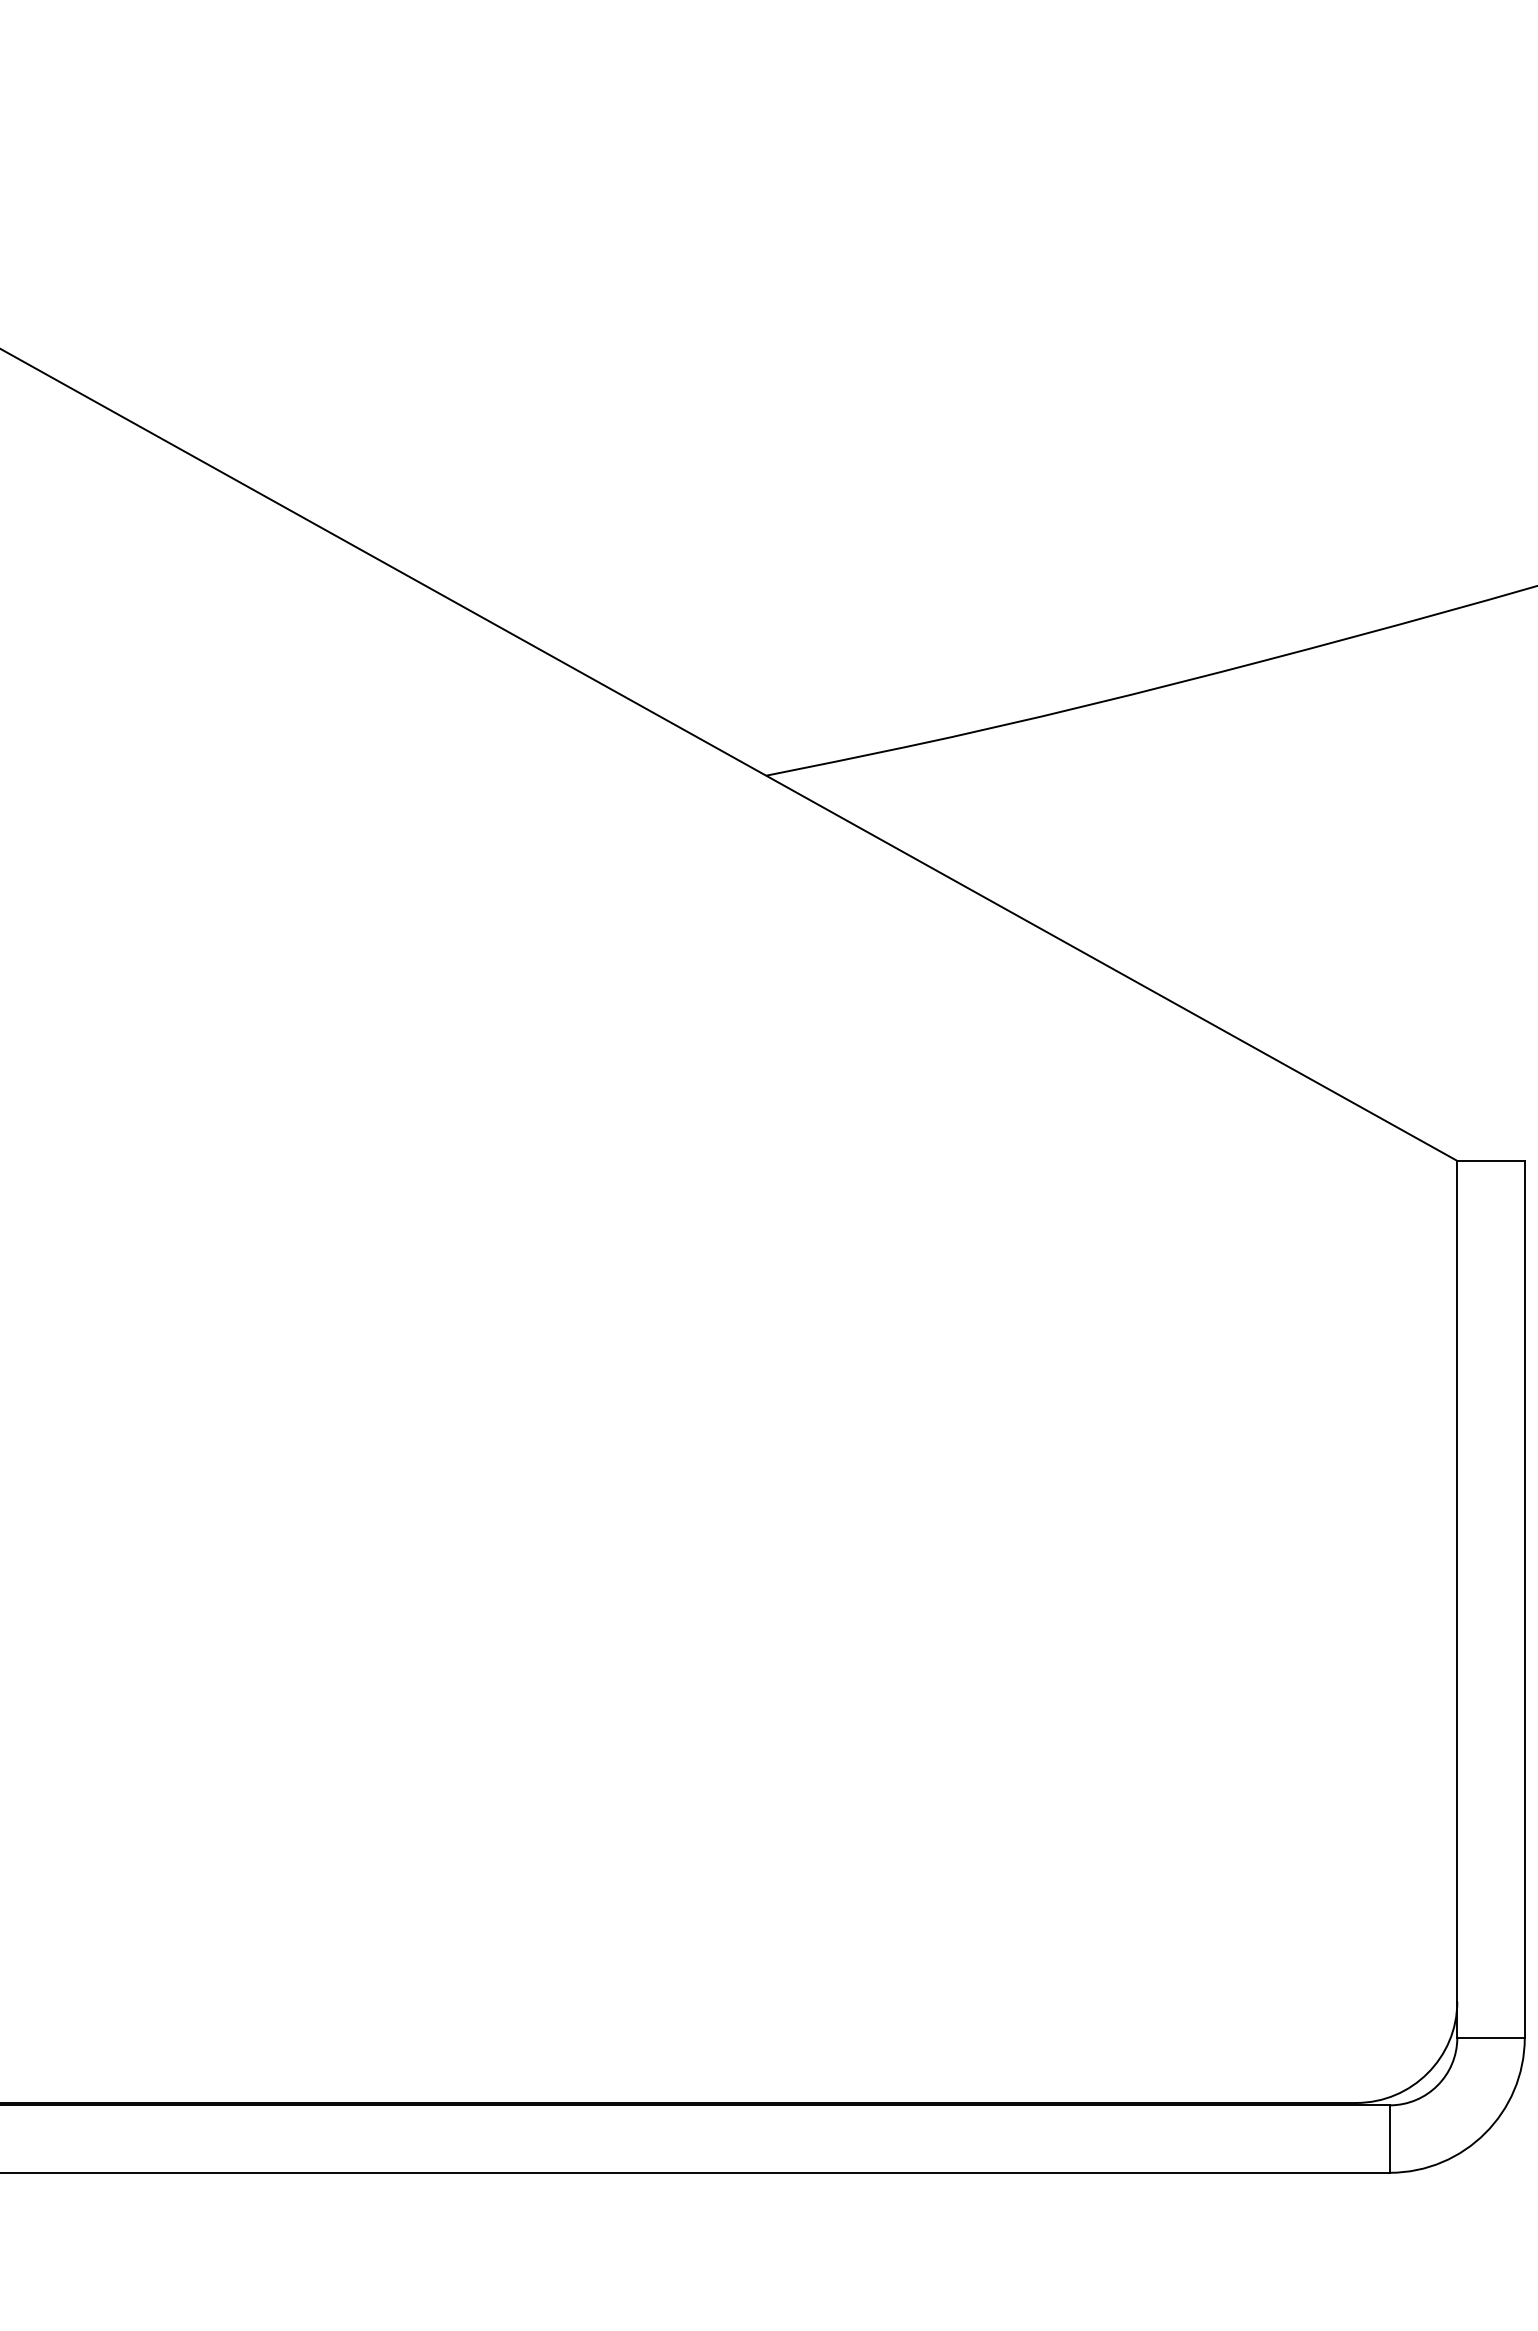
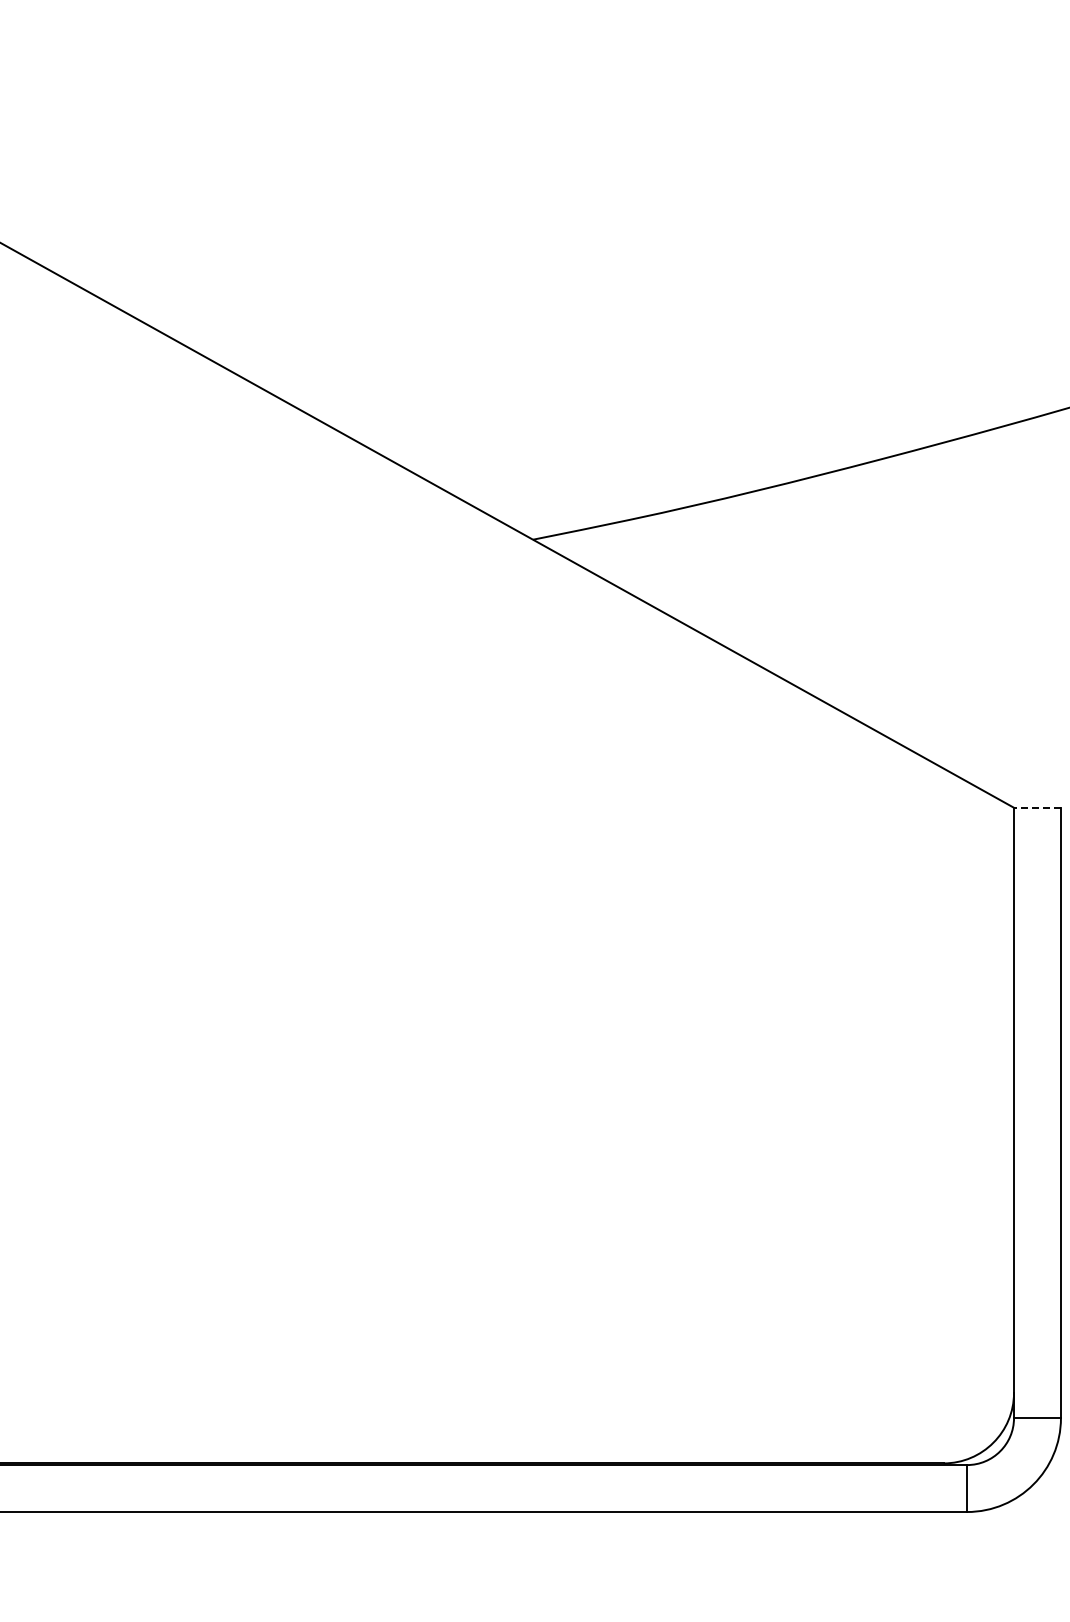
line: (1491, 1160) -> (1037, 807), solid -> dashed

